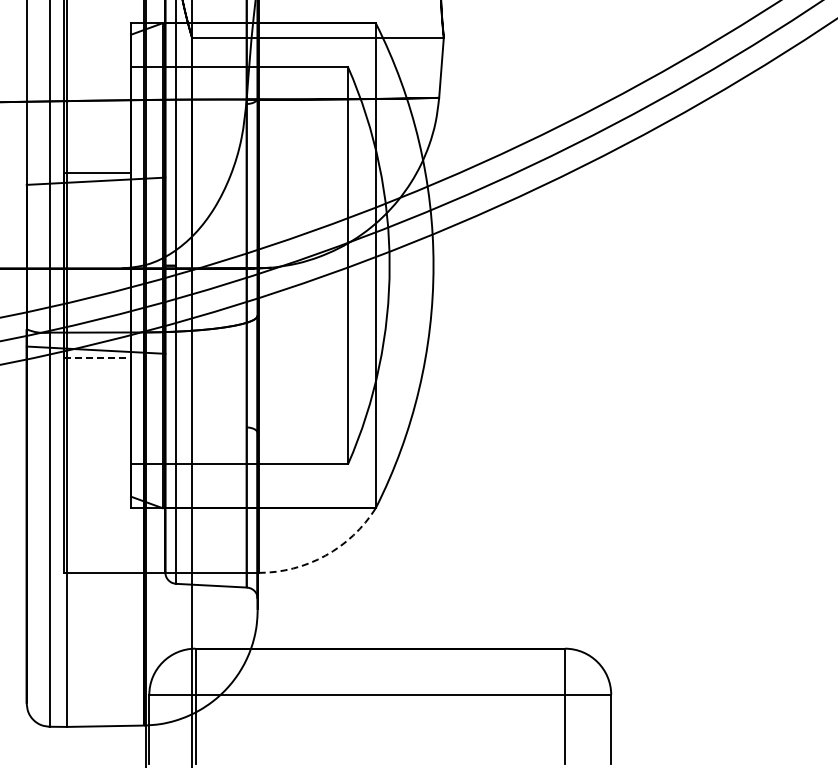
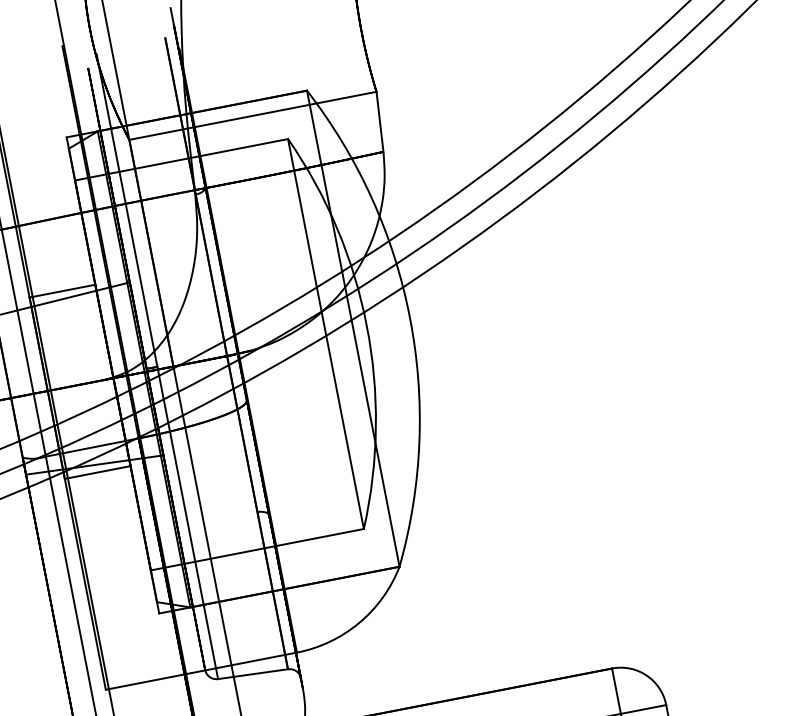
line: (98, 358) -> (98, 472), dashed -> solid
arc: (325, 555) -> (359, 622), dashed -> solid

